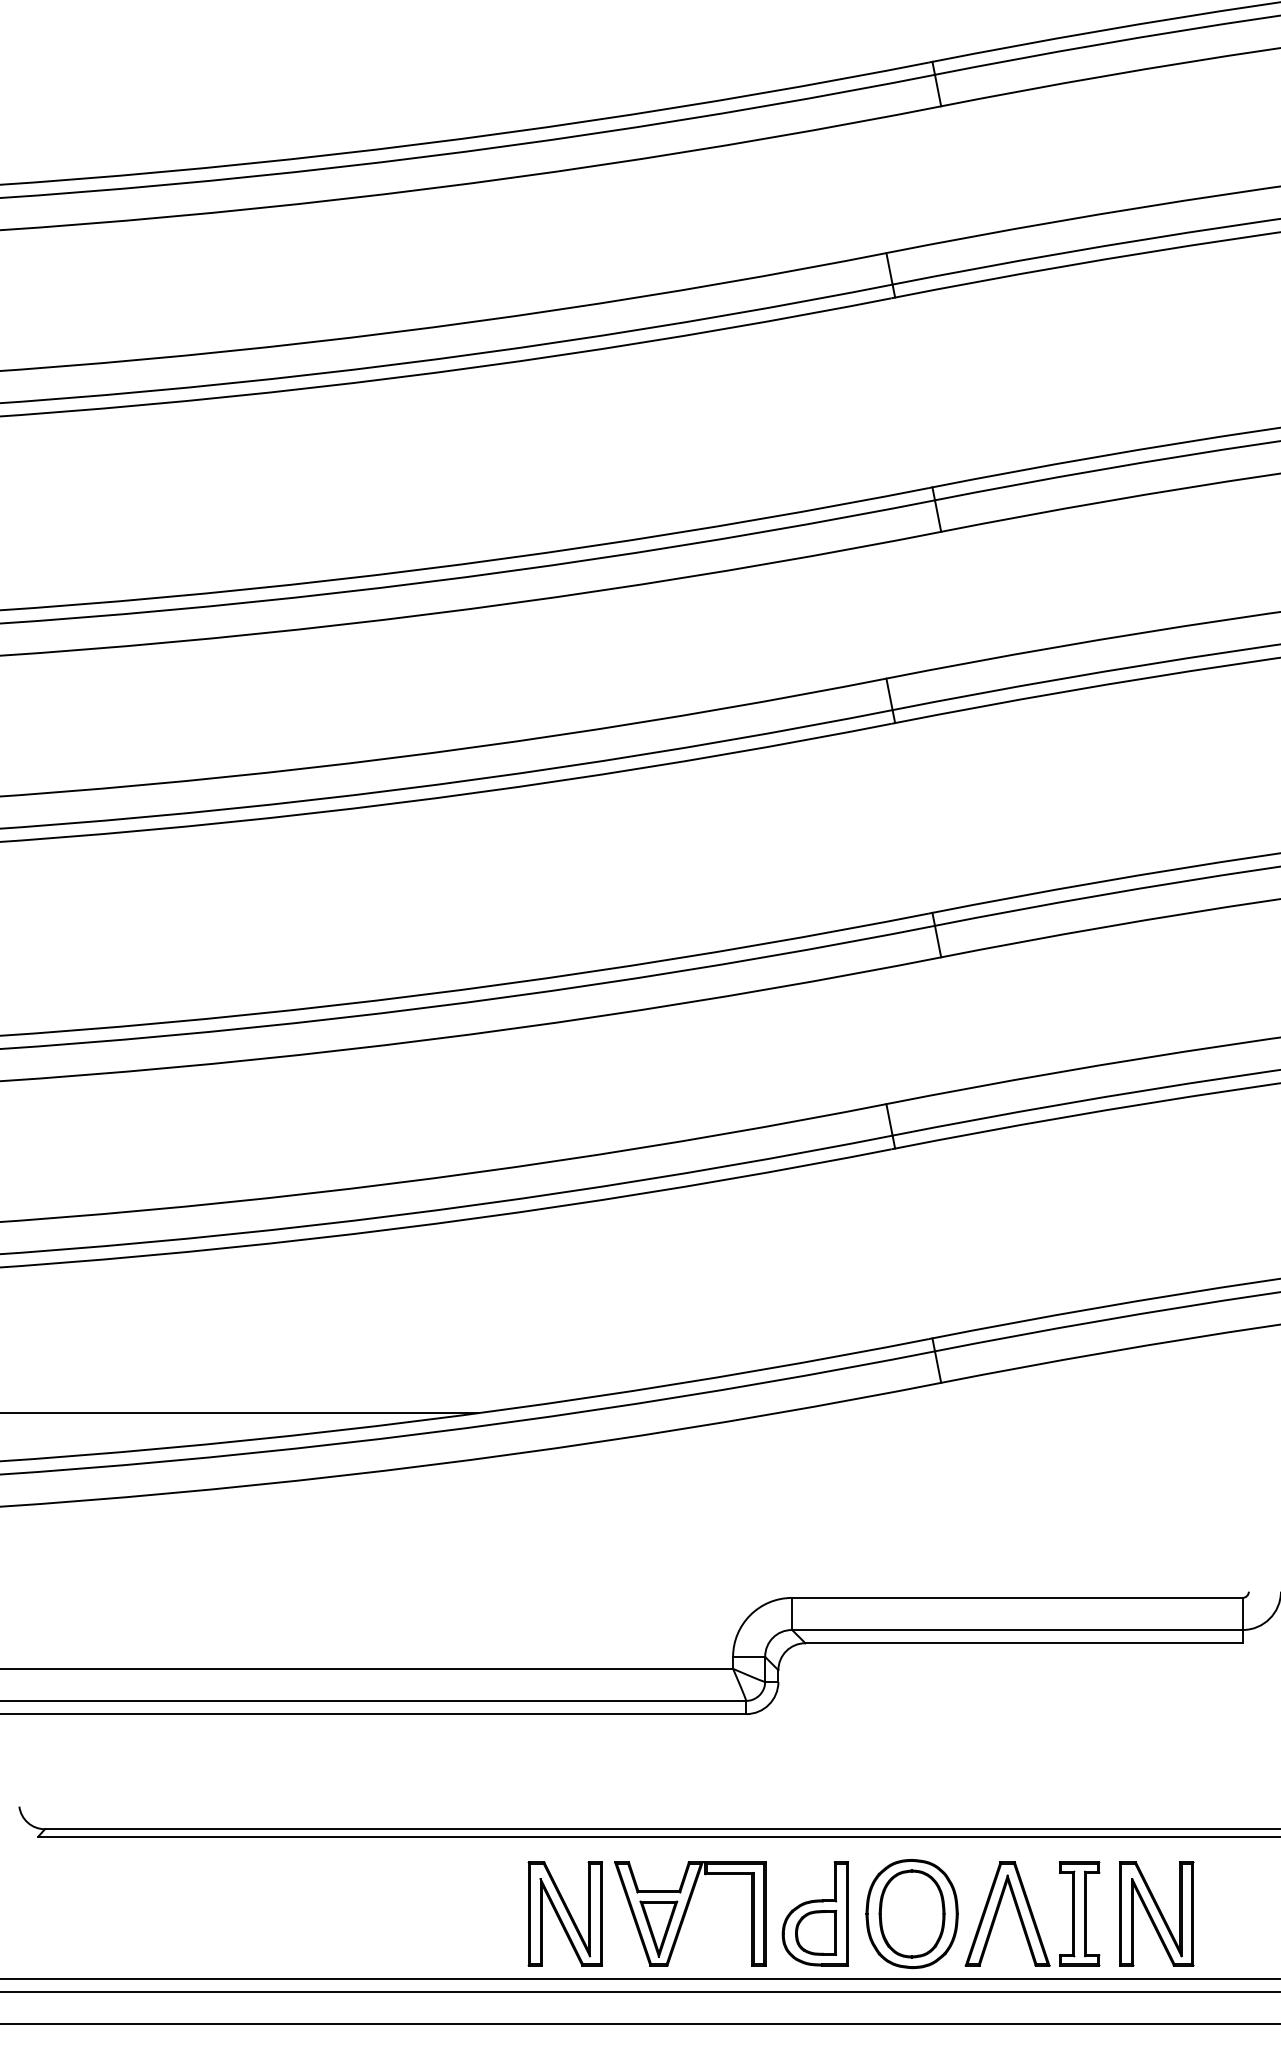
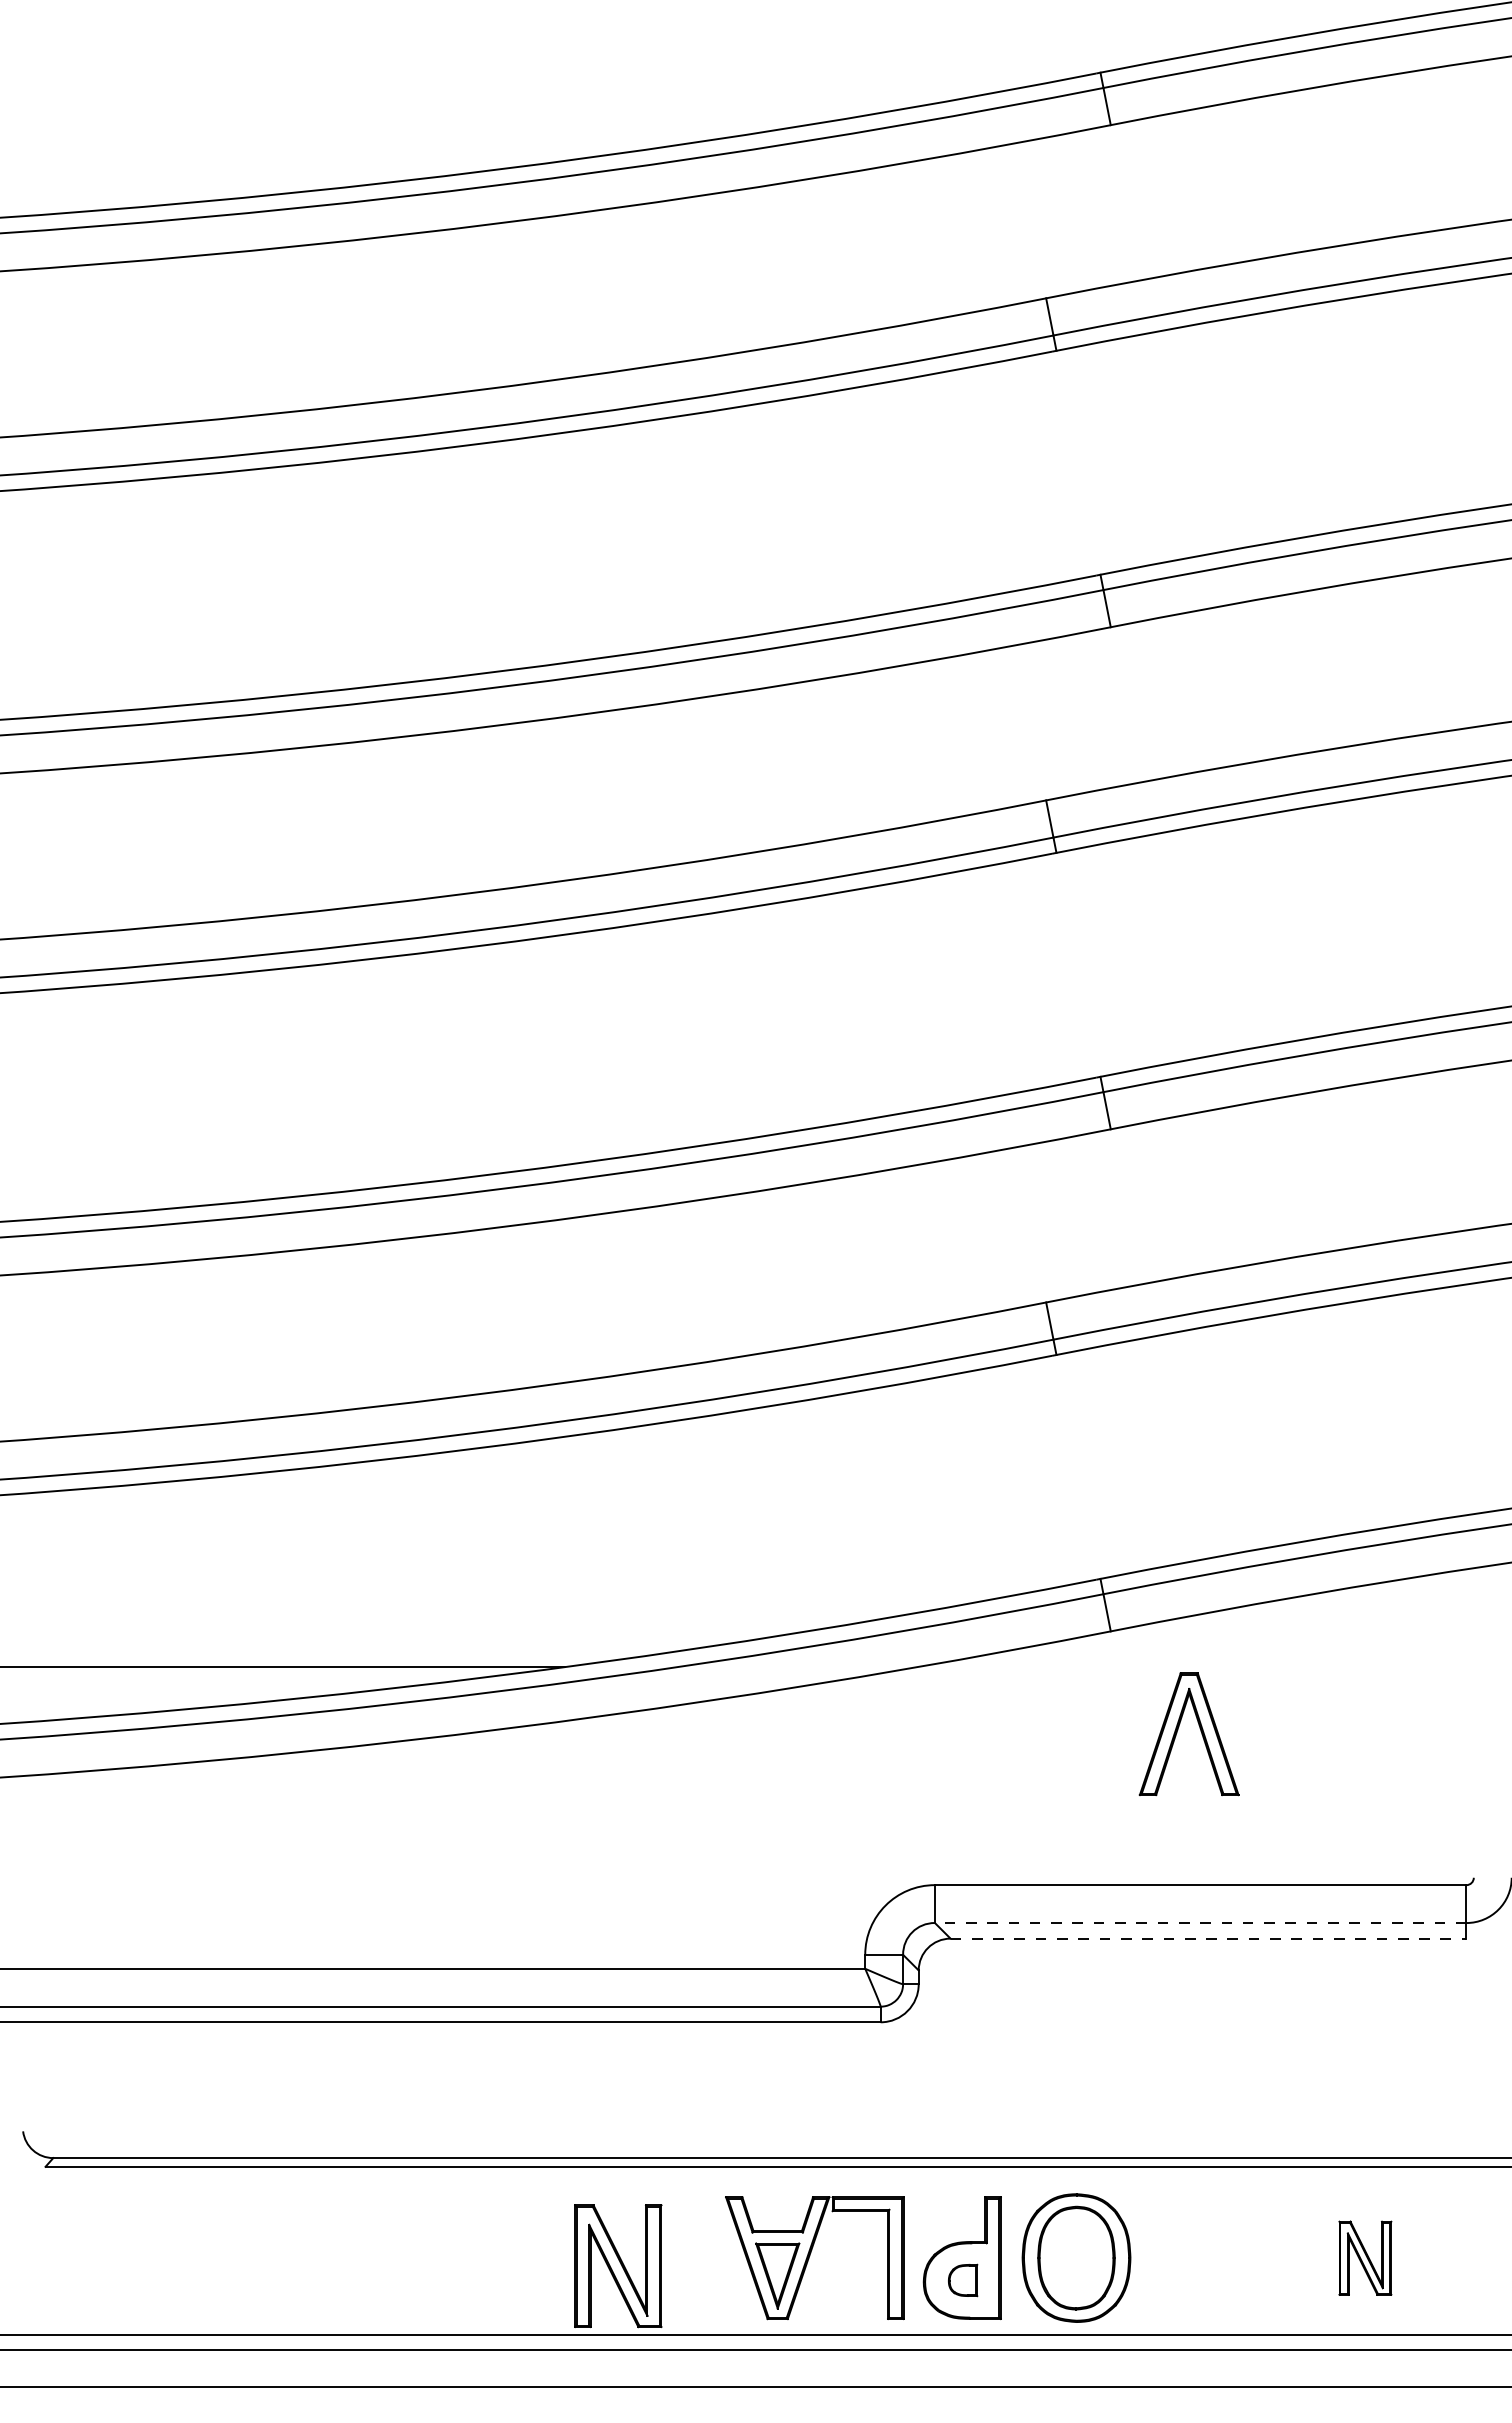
line: (1017, 1630) -> (1200, 1923), solid -> dashed
line: (1023, 1643) -> (1208, 1938), solid -> dashed
part: (998, 1910) -> (1178, 1730), moved
part: (565, 1914) -> (618, 2266), moved
part: (1079, 1914) -> (1274, 2258), removed
part: (1157, 1914) -> (1365, 2258), size x0.6
part: (815, 1932) -> (962, 2280), size x0.6

